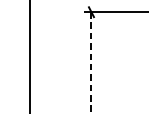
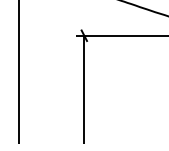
line: (91, 63) -> (84, 90), dashed -> solid

